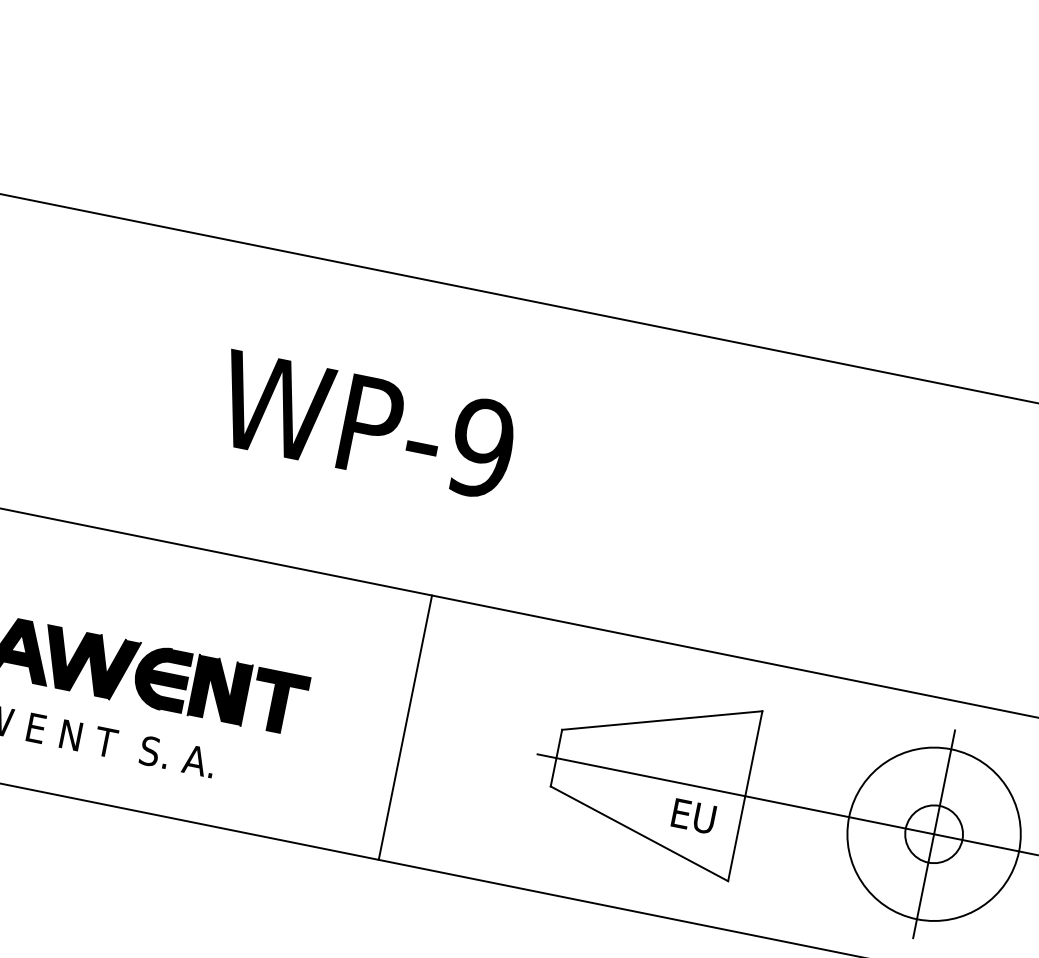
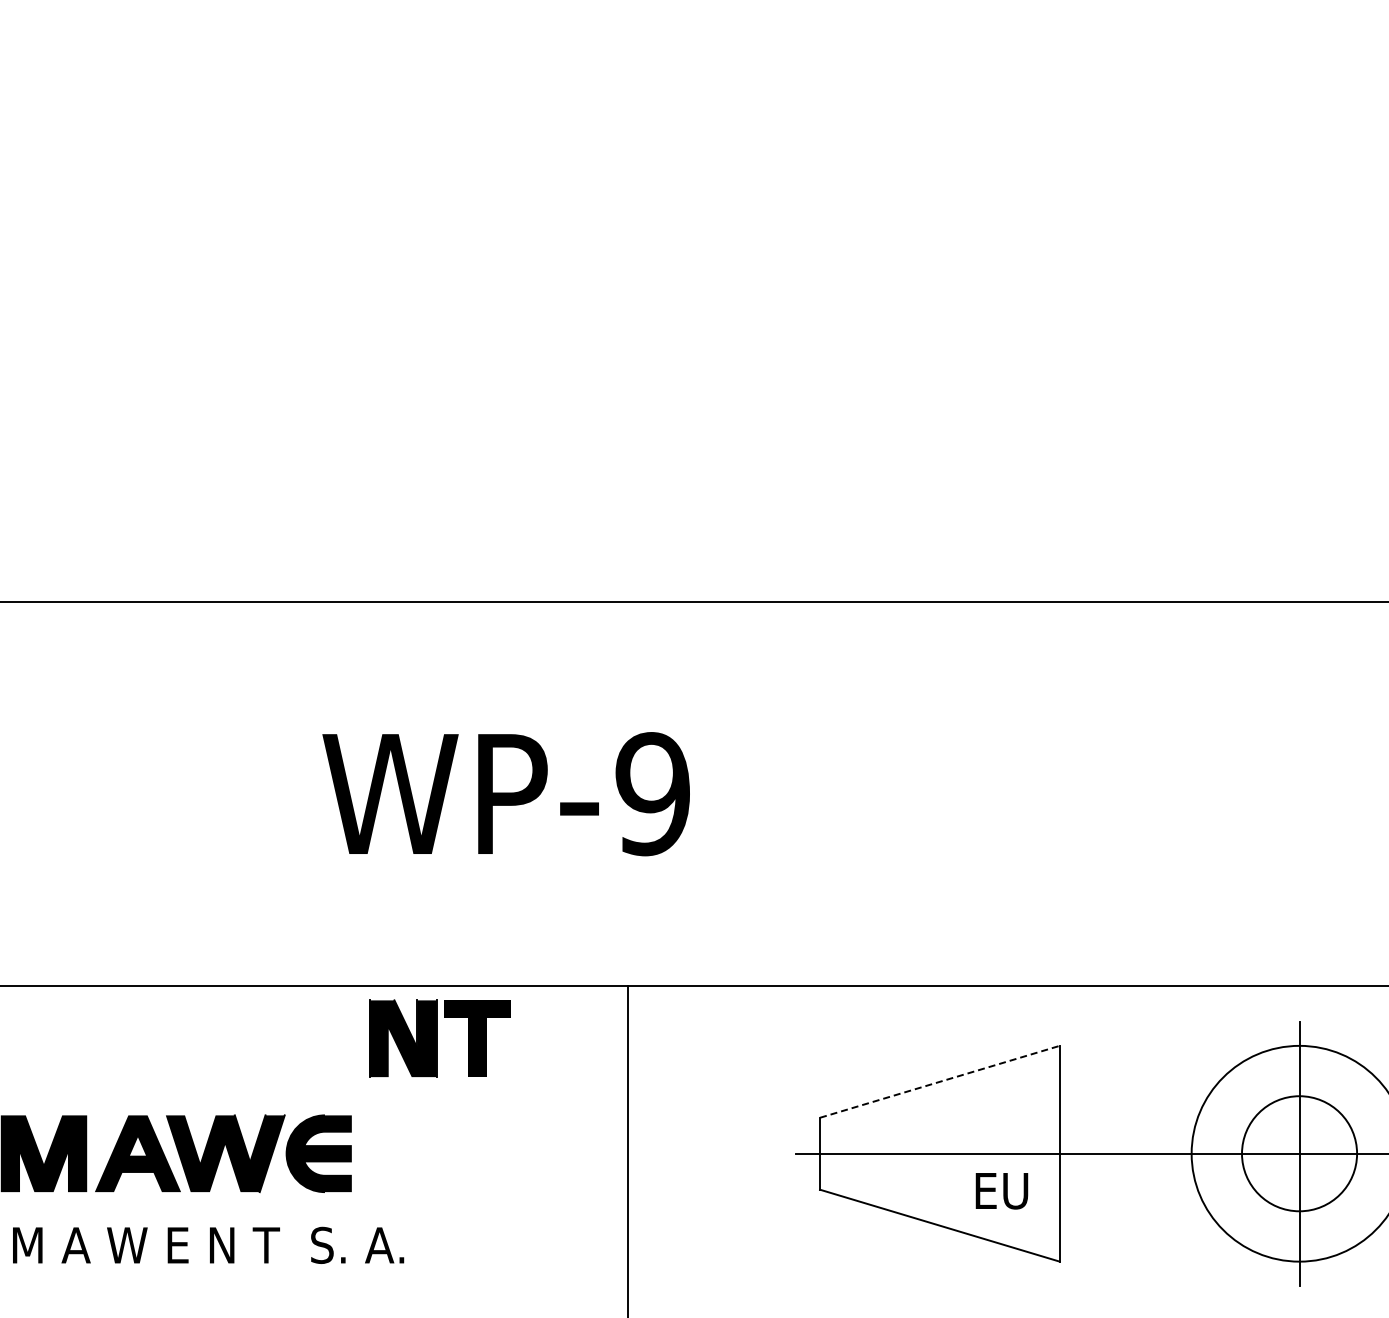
part: (248, 695) -> (439, 1038), moved
line: (662, 720) -> (940, 1081), solid -> dashed
circle: (934, 834) -> (1299, 1153), size x1.6

